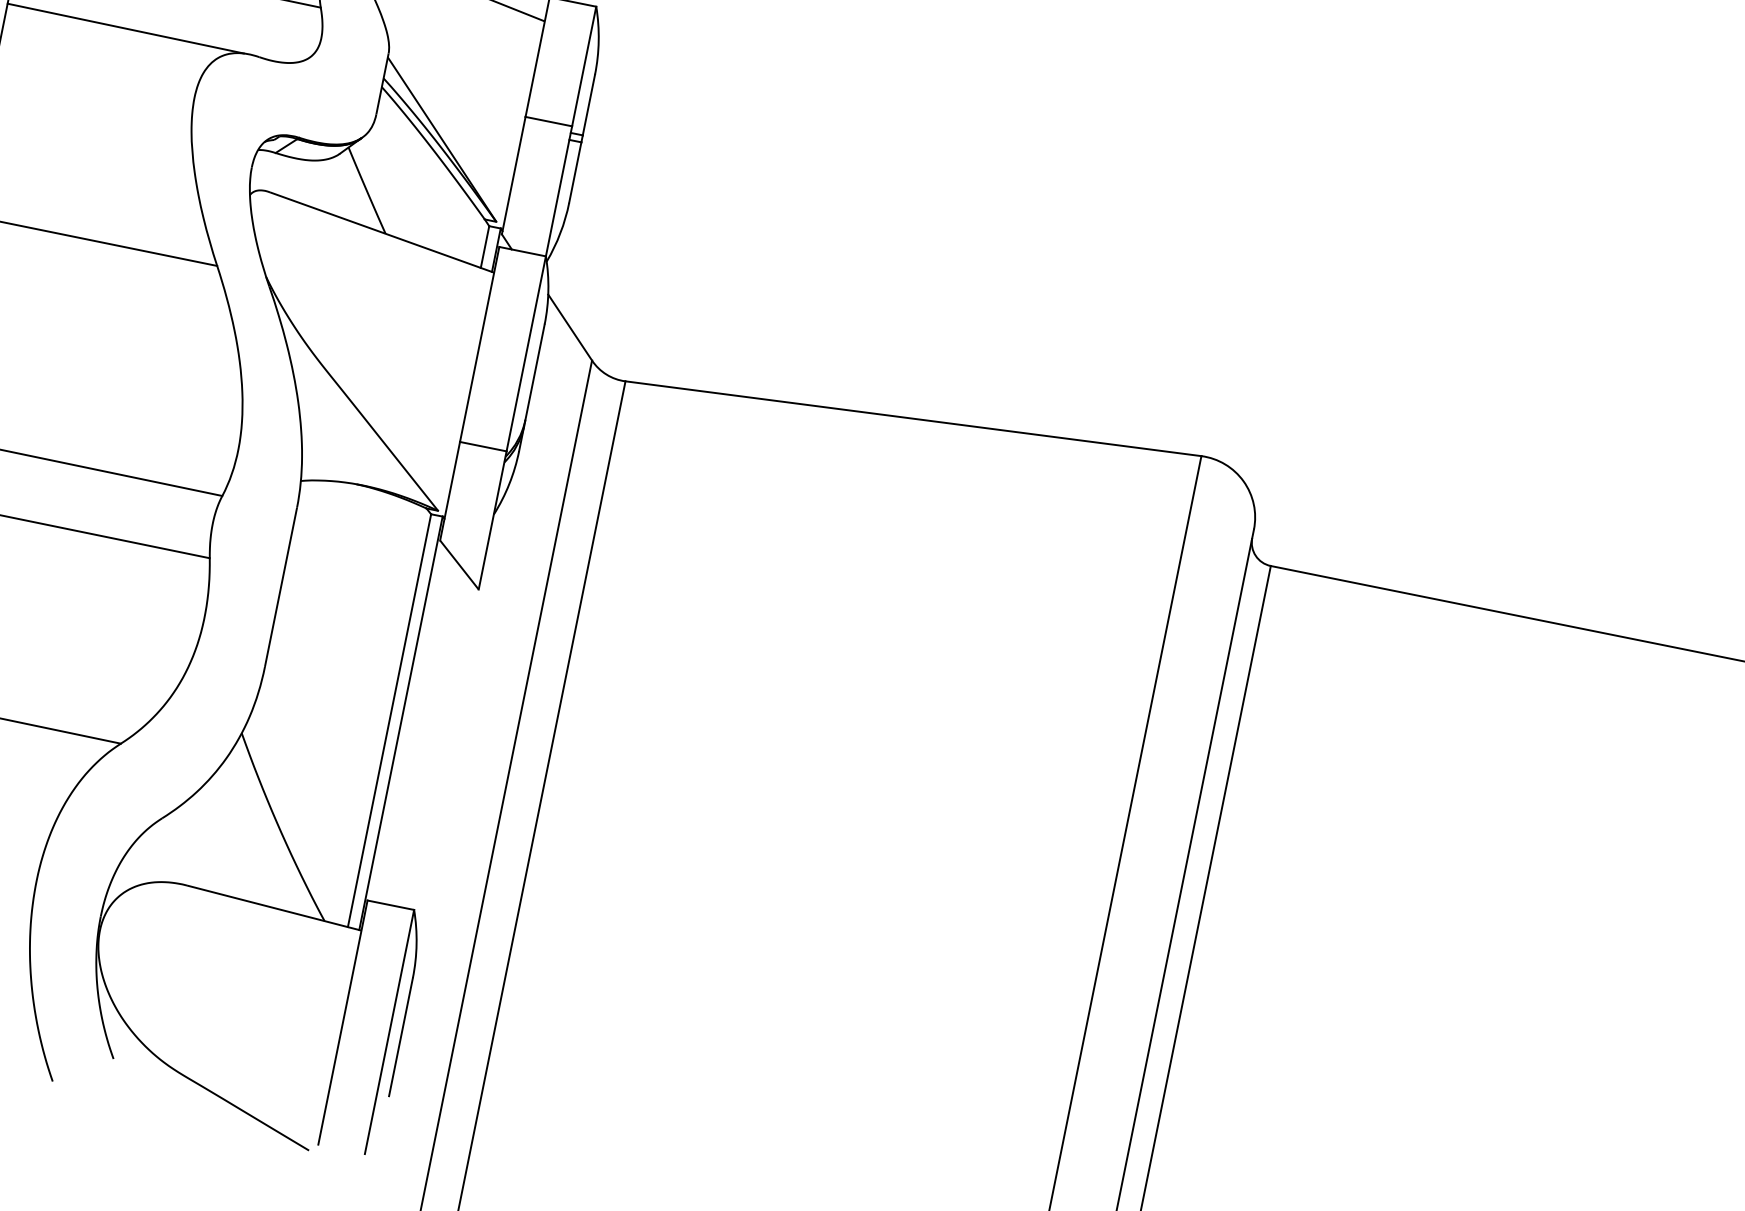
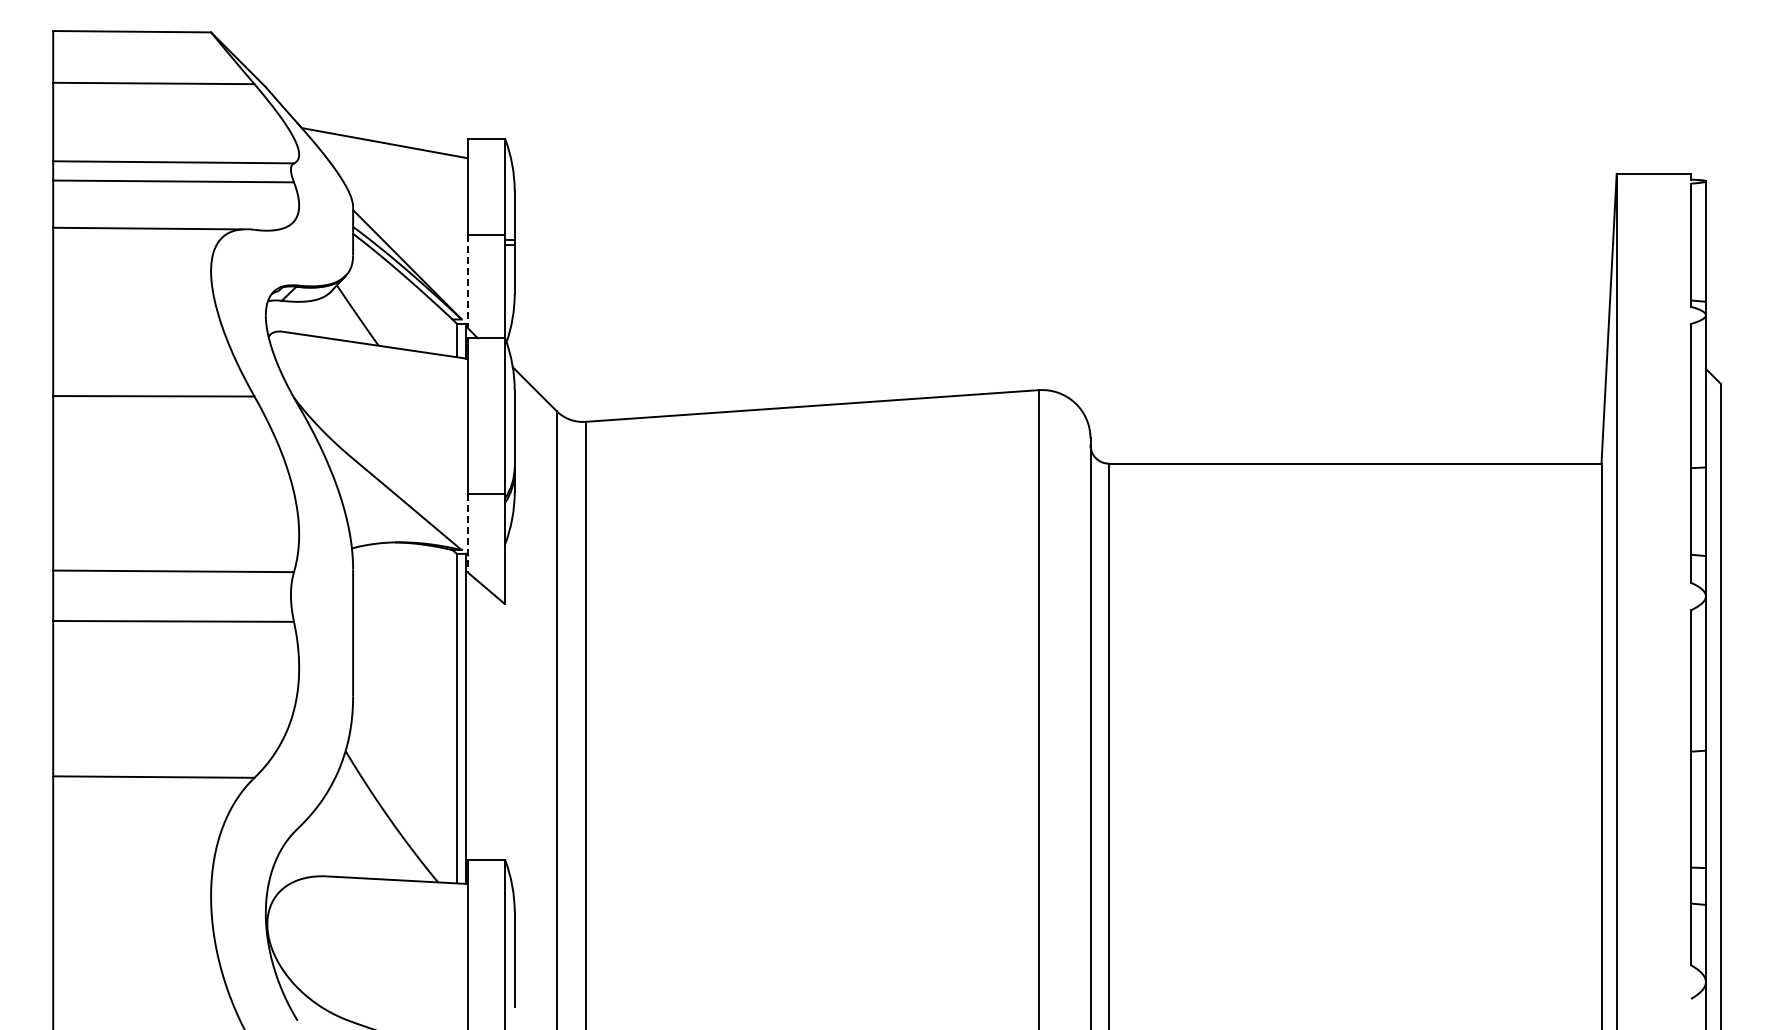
line: (513, 175) -> (467, 281), solid -> dashed
line: (449, 491) -> (467, 533), solid -> dashed

